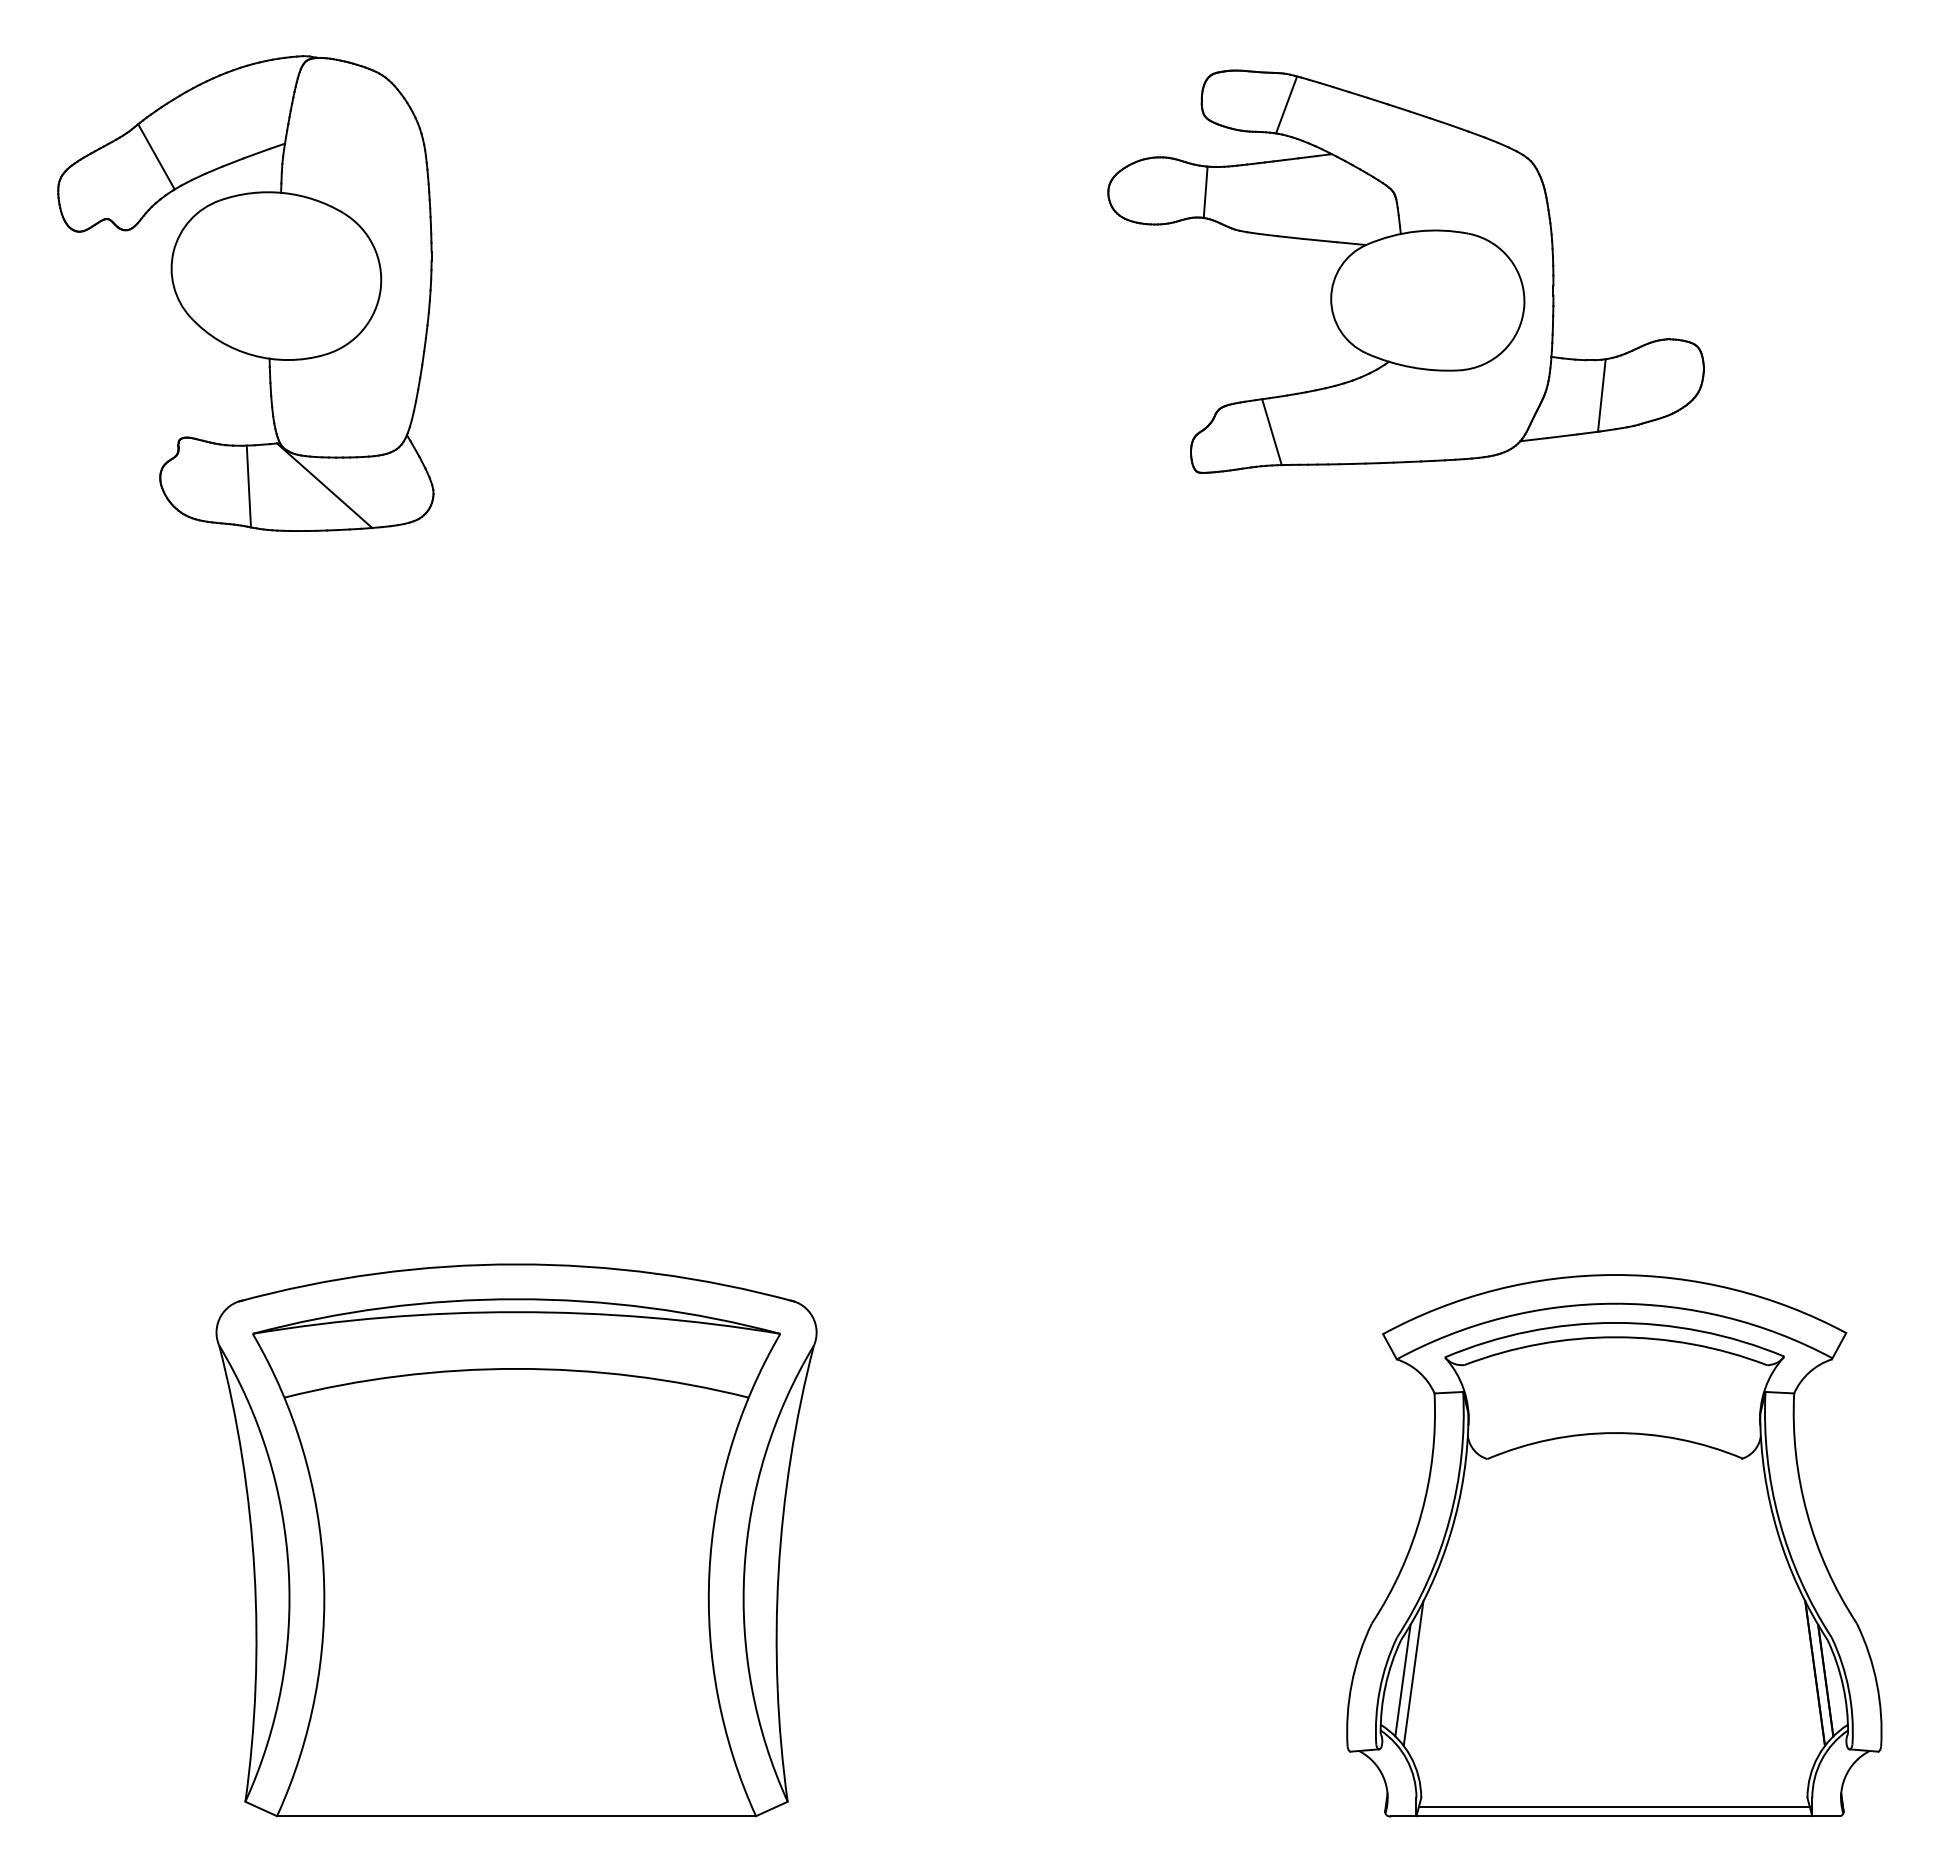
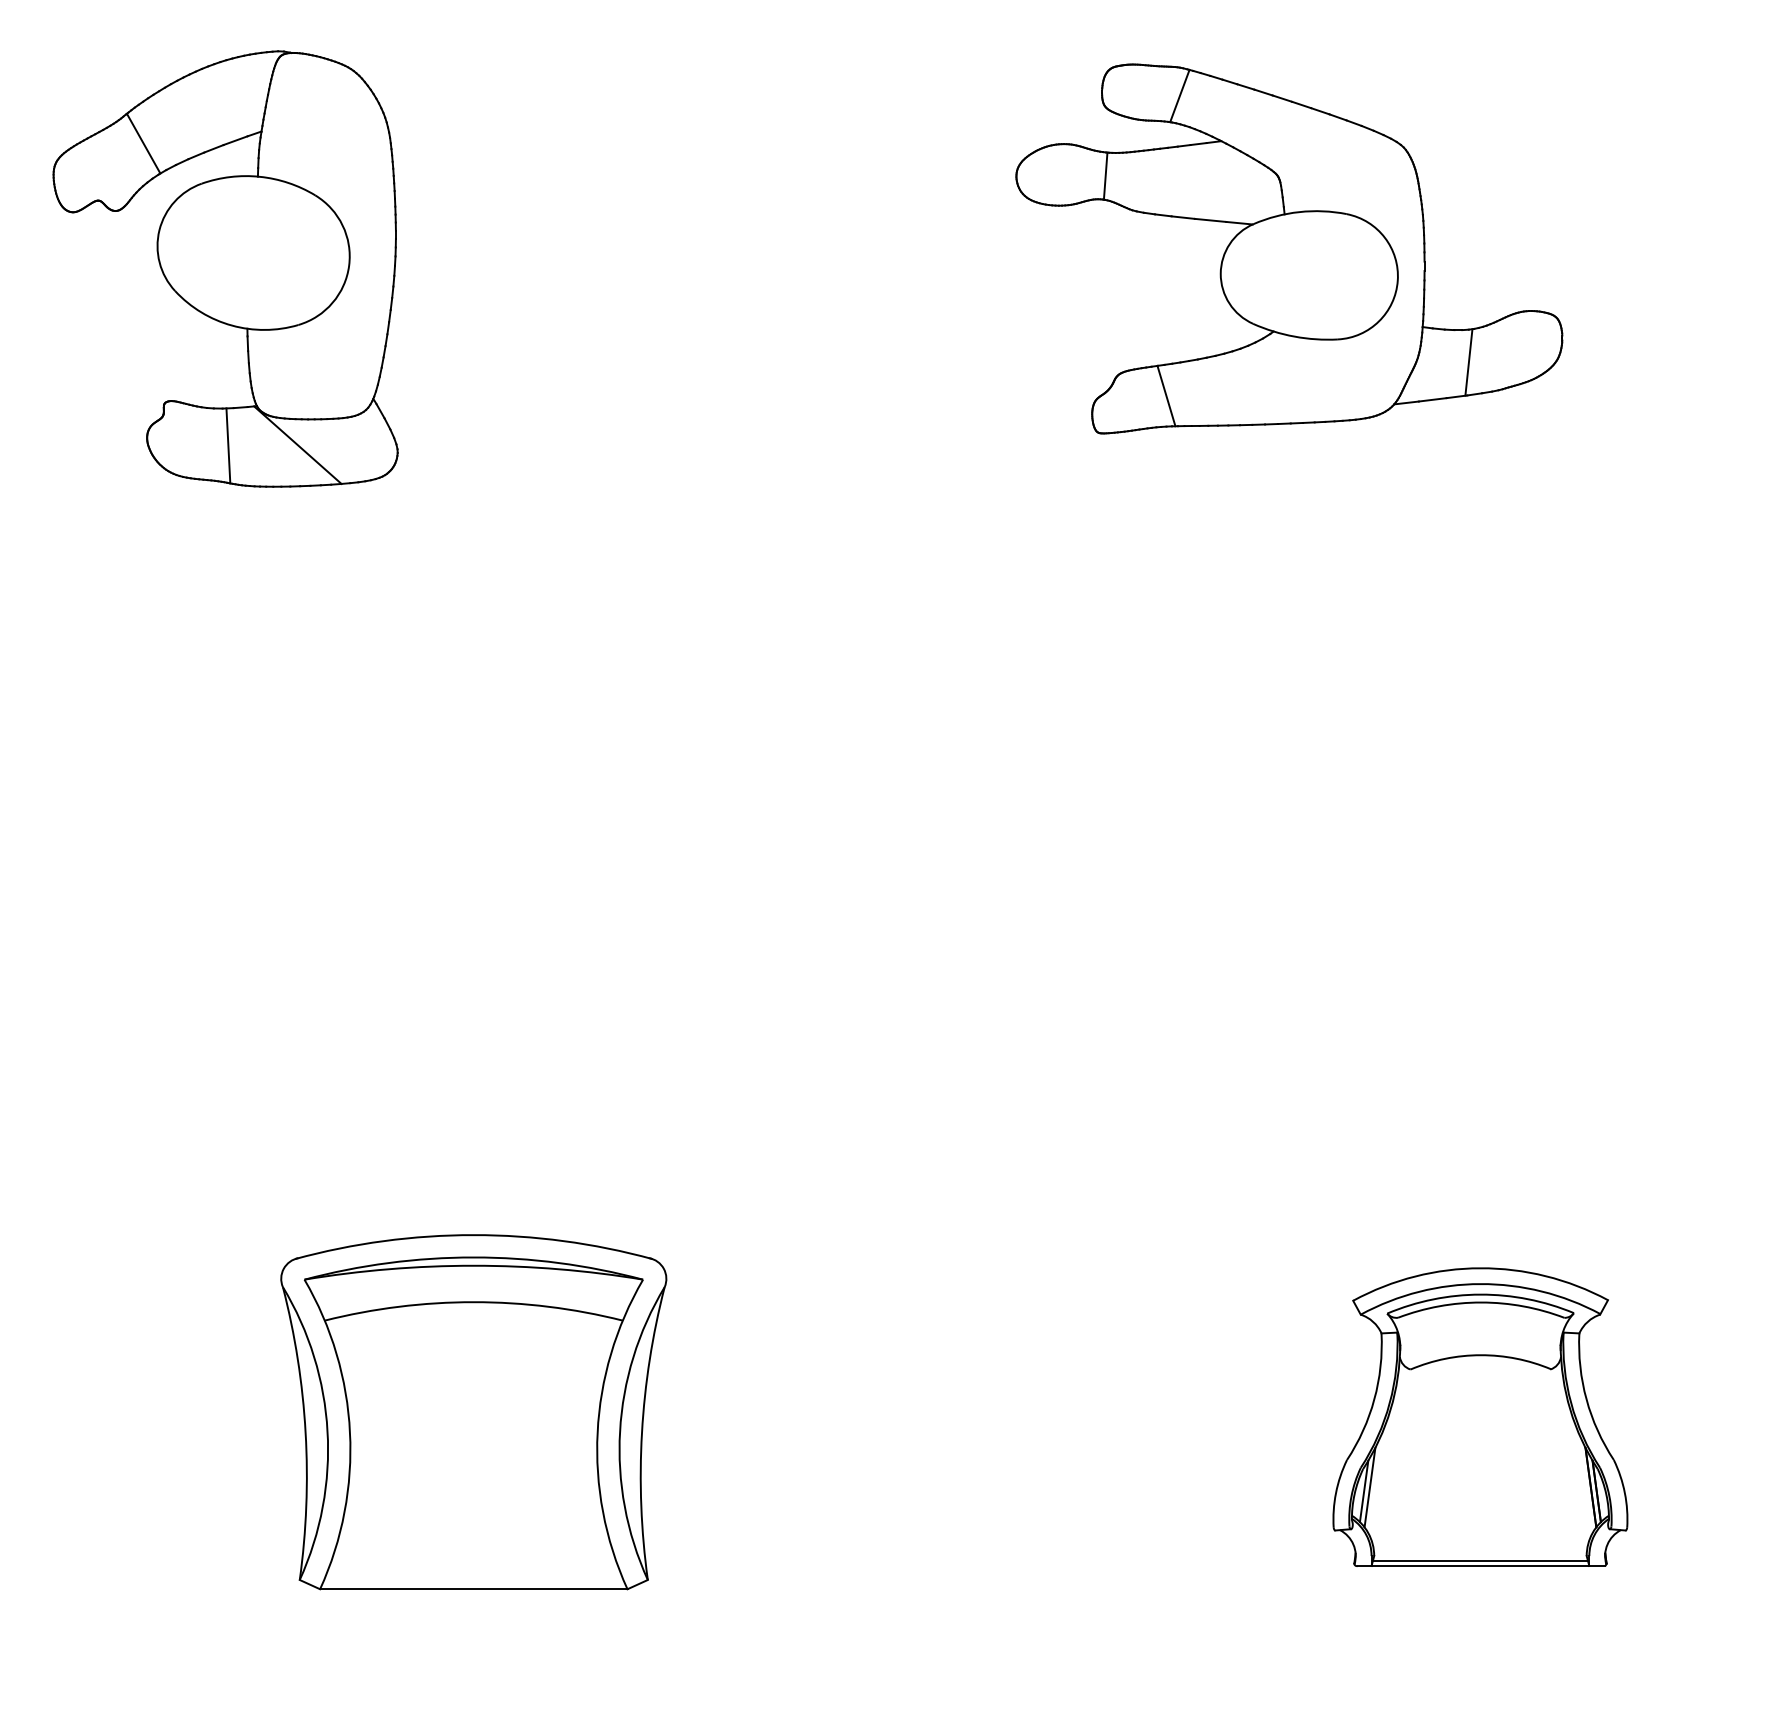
part: (516, 1540) -> (473, 1412), size x0.7
part: (1614, 1545) -> (1480, 1416), size x0.6

